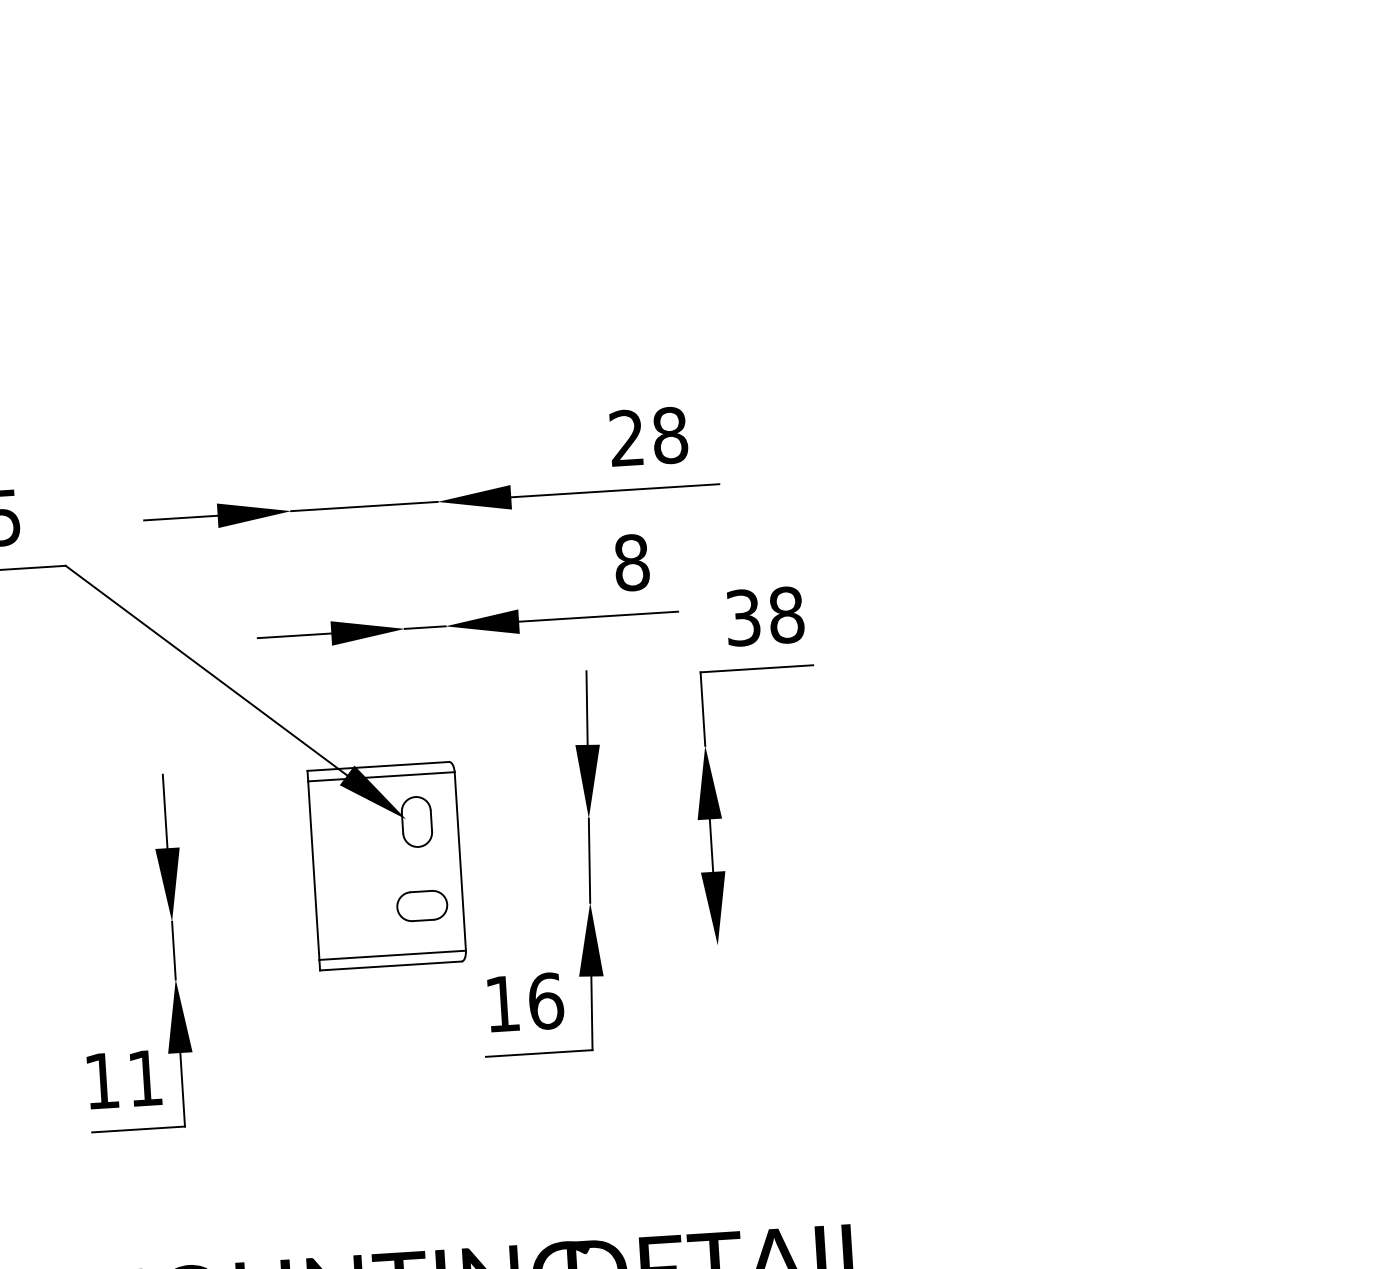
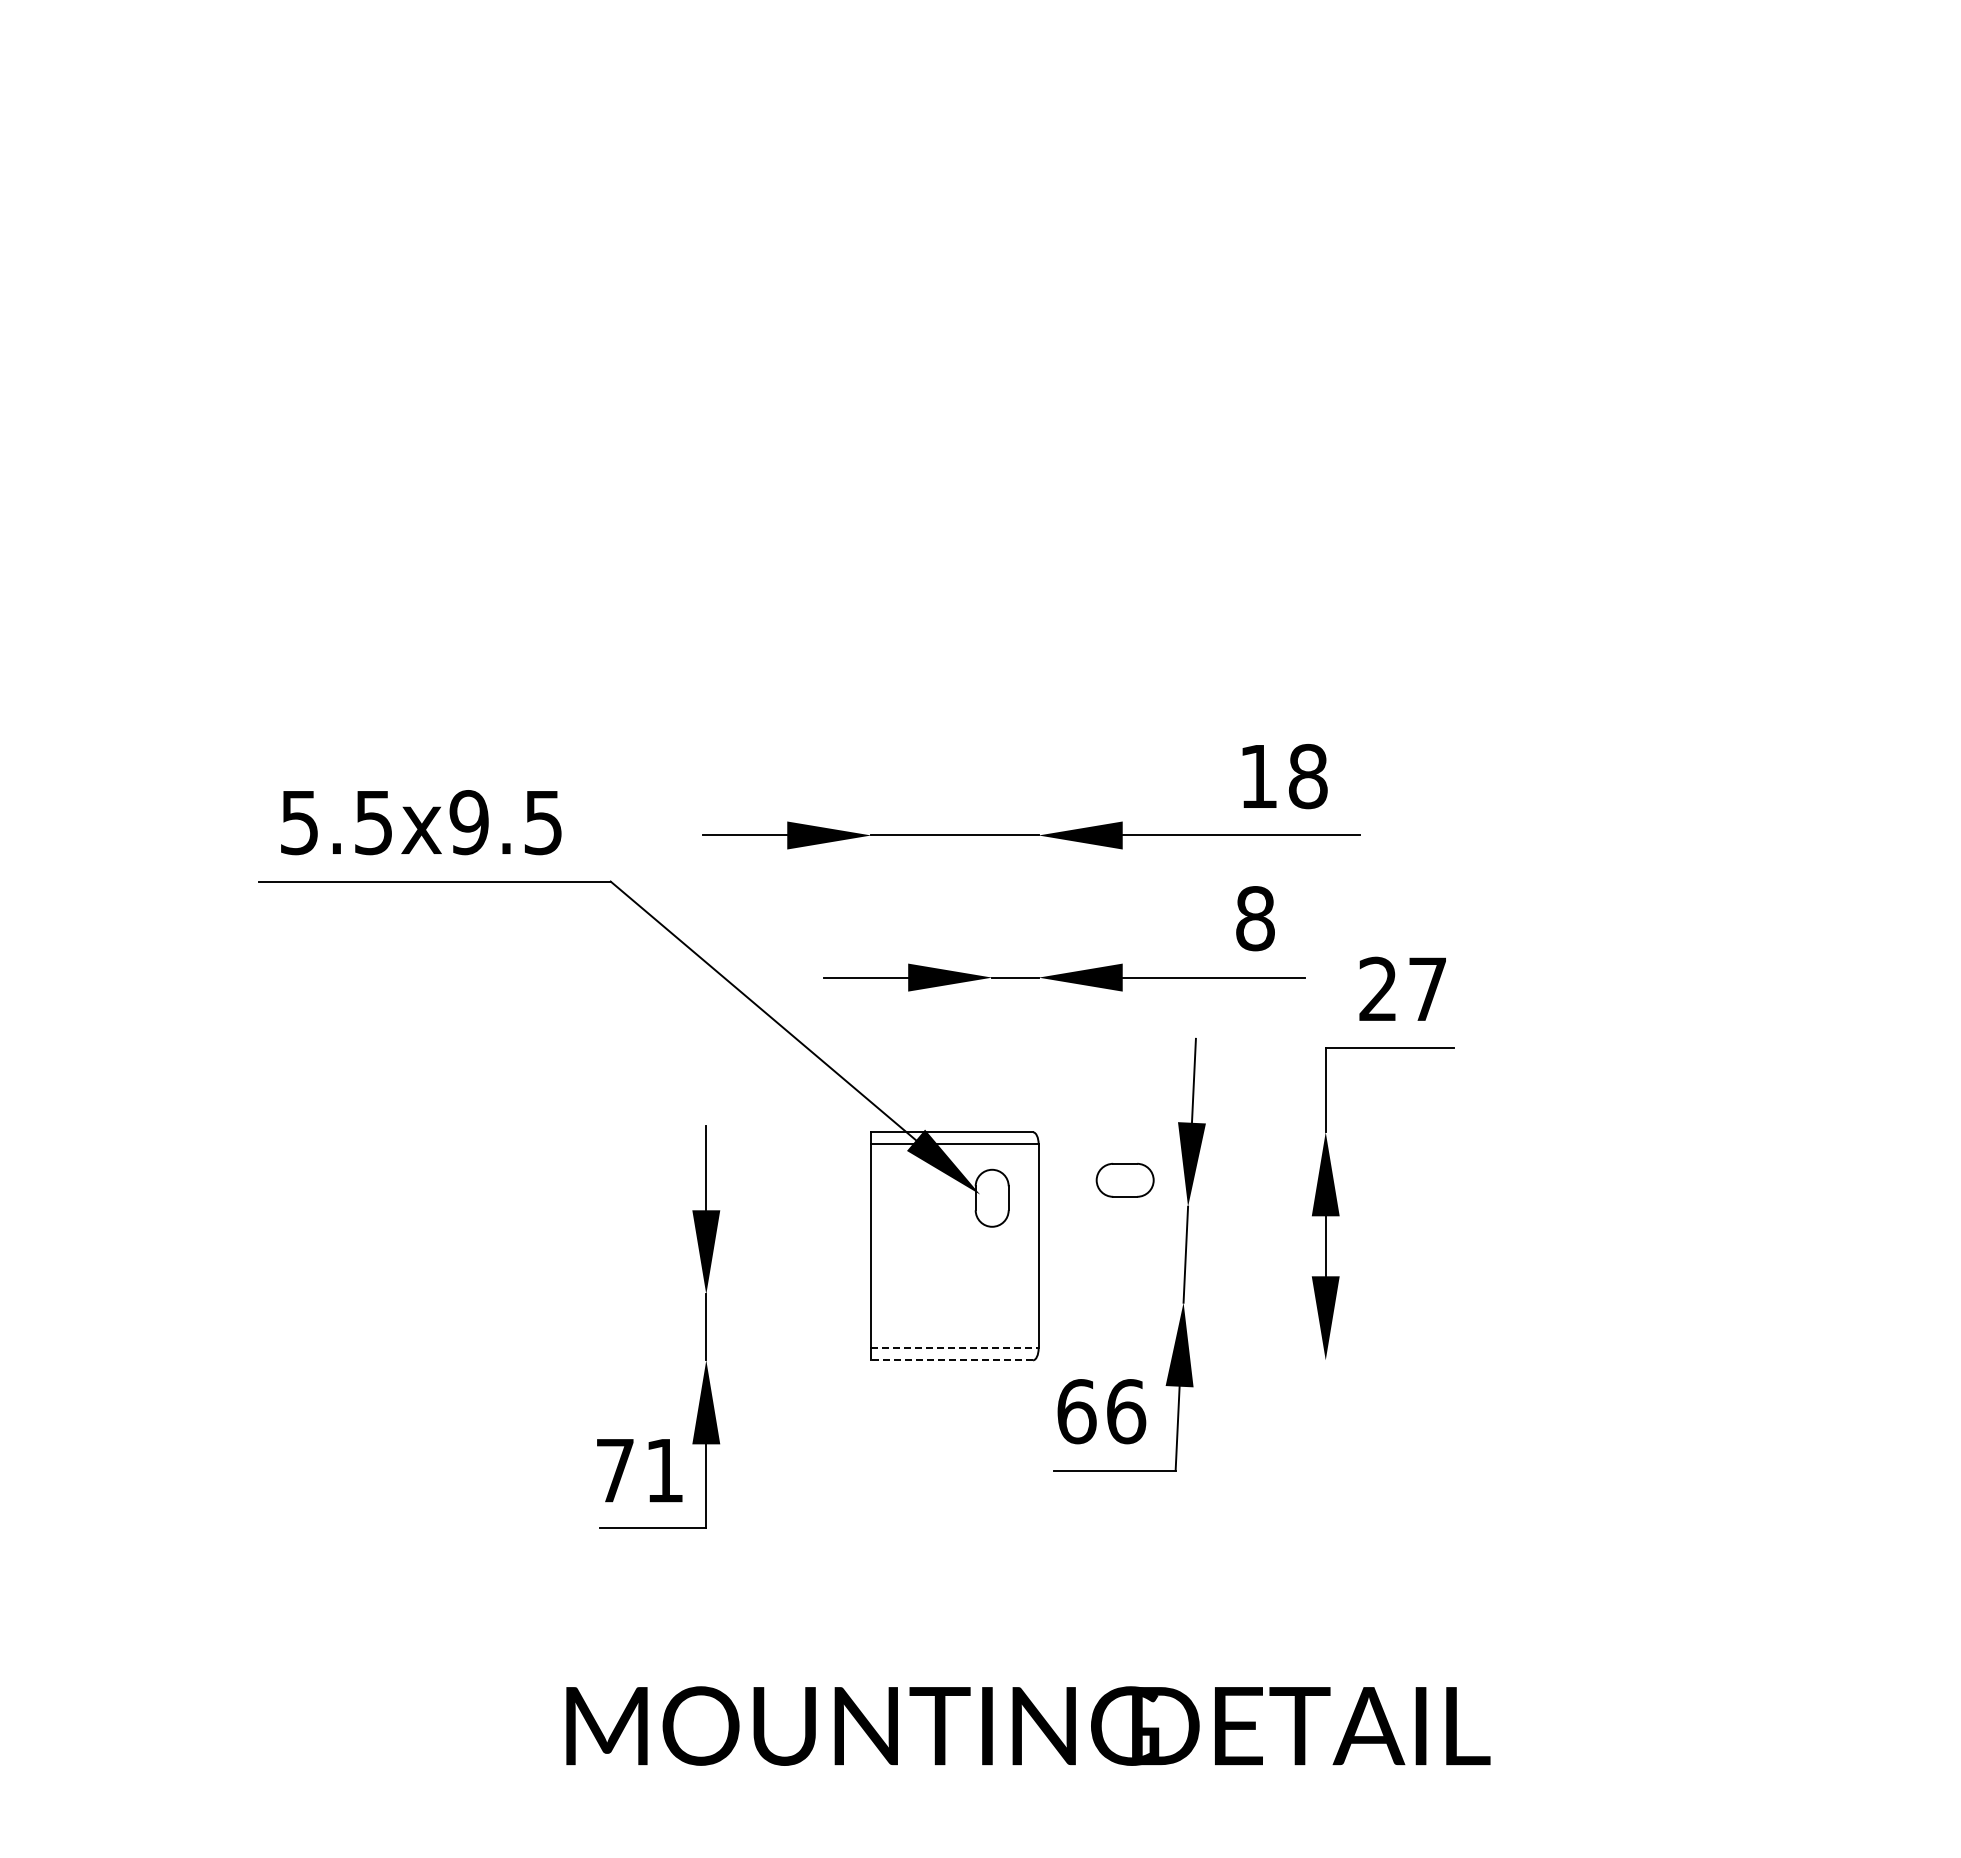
text: (625, 437) -> (1257, 775), 28 -> 18
text: (765, 615) -> (1403, 988), 38 -> 27
part: (421, 906) -> (1124, 1180), moved
line: (392, 955) -> (954, 1348), solid -> dashed
line: (391, 966) -> (952, 1360), solid -> dashed
text: (502, 1003) -> (1076, 1411), 16 -> 66
text: (102, 1080) -> (615, 1470), 11 -> 71

